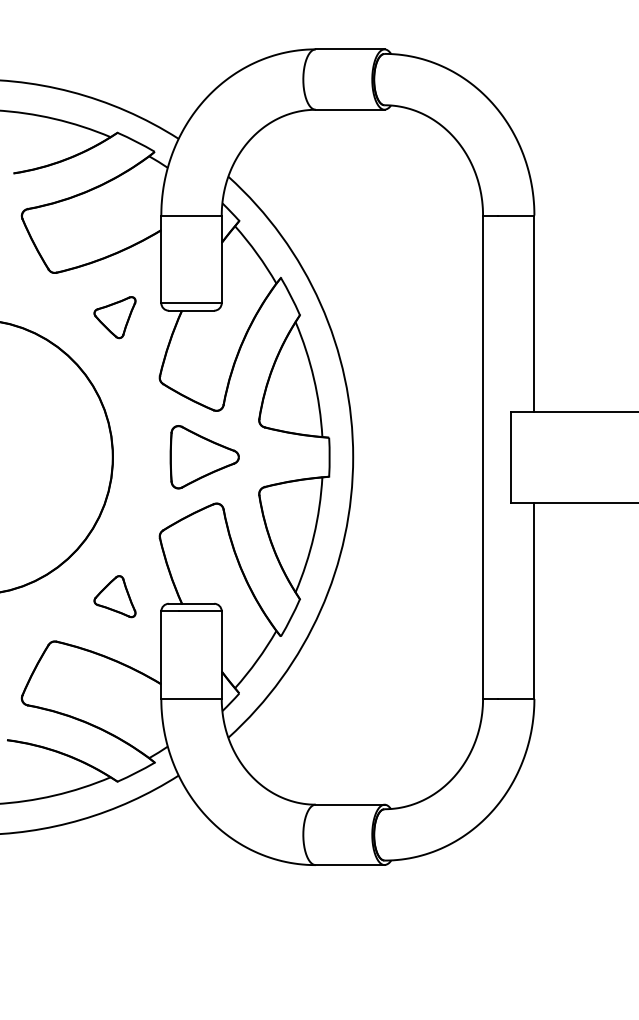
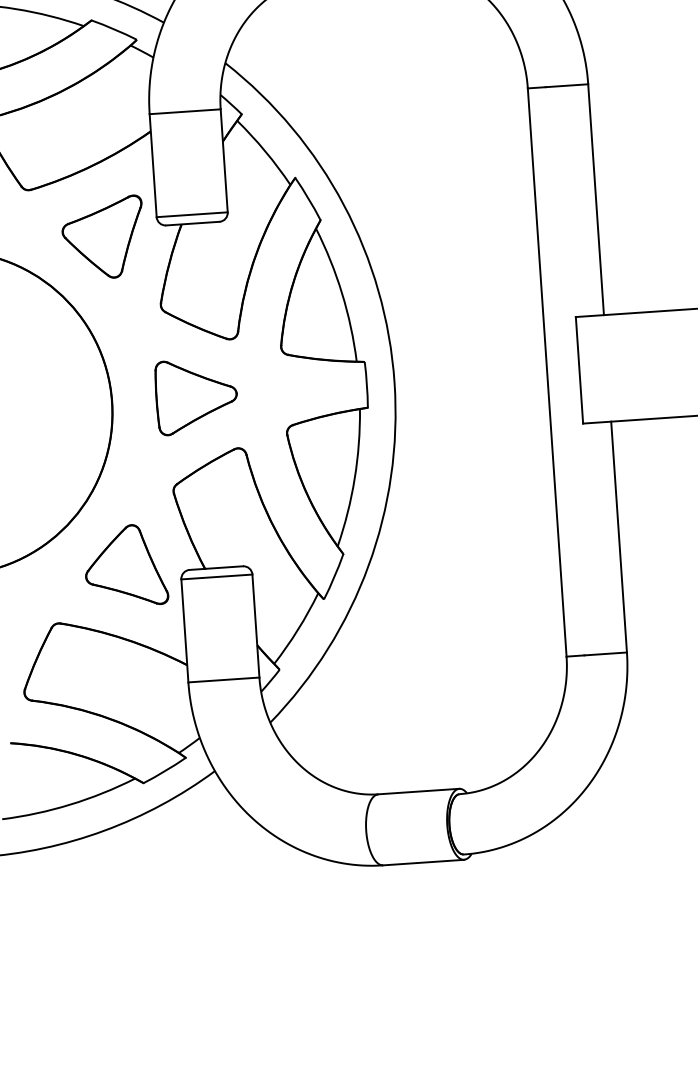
part: (114, 317) -> (102, 237), size x1.67
part: (204, 457) -> (196, 396), moved
part: (114, 596) -> (125, 565), size x1.67

